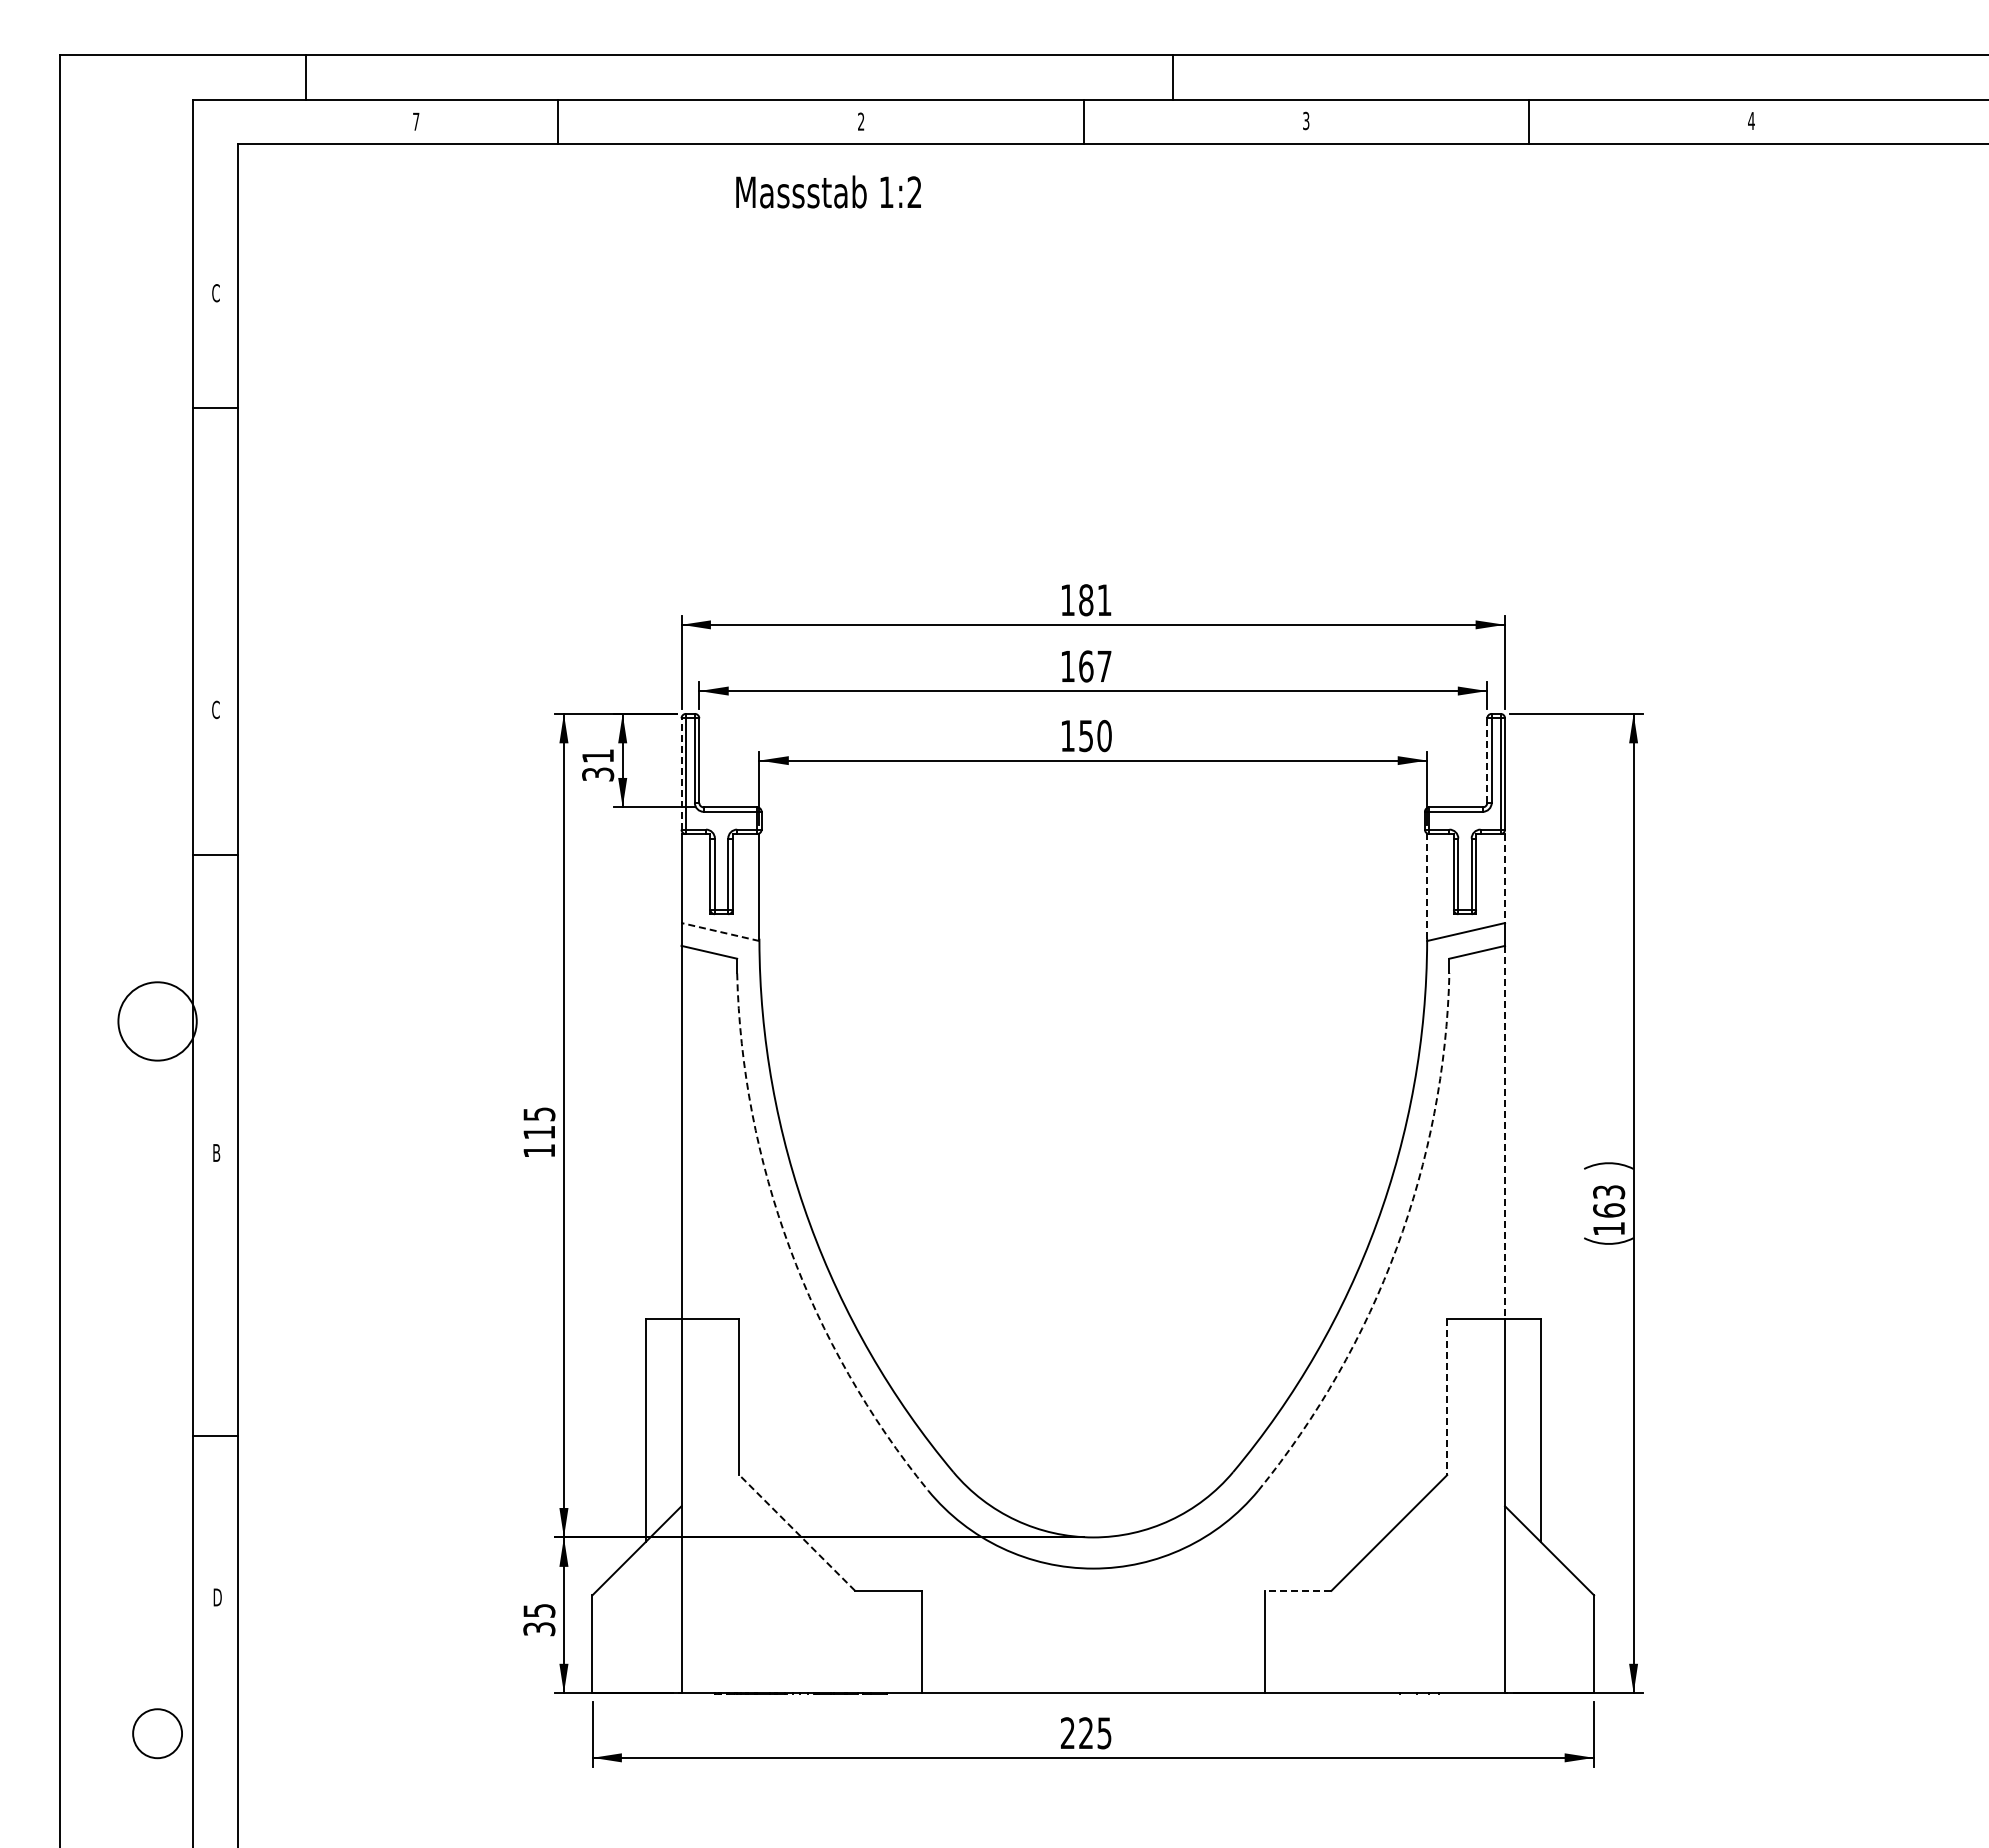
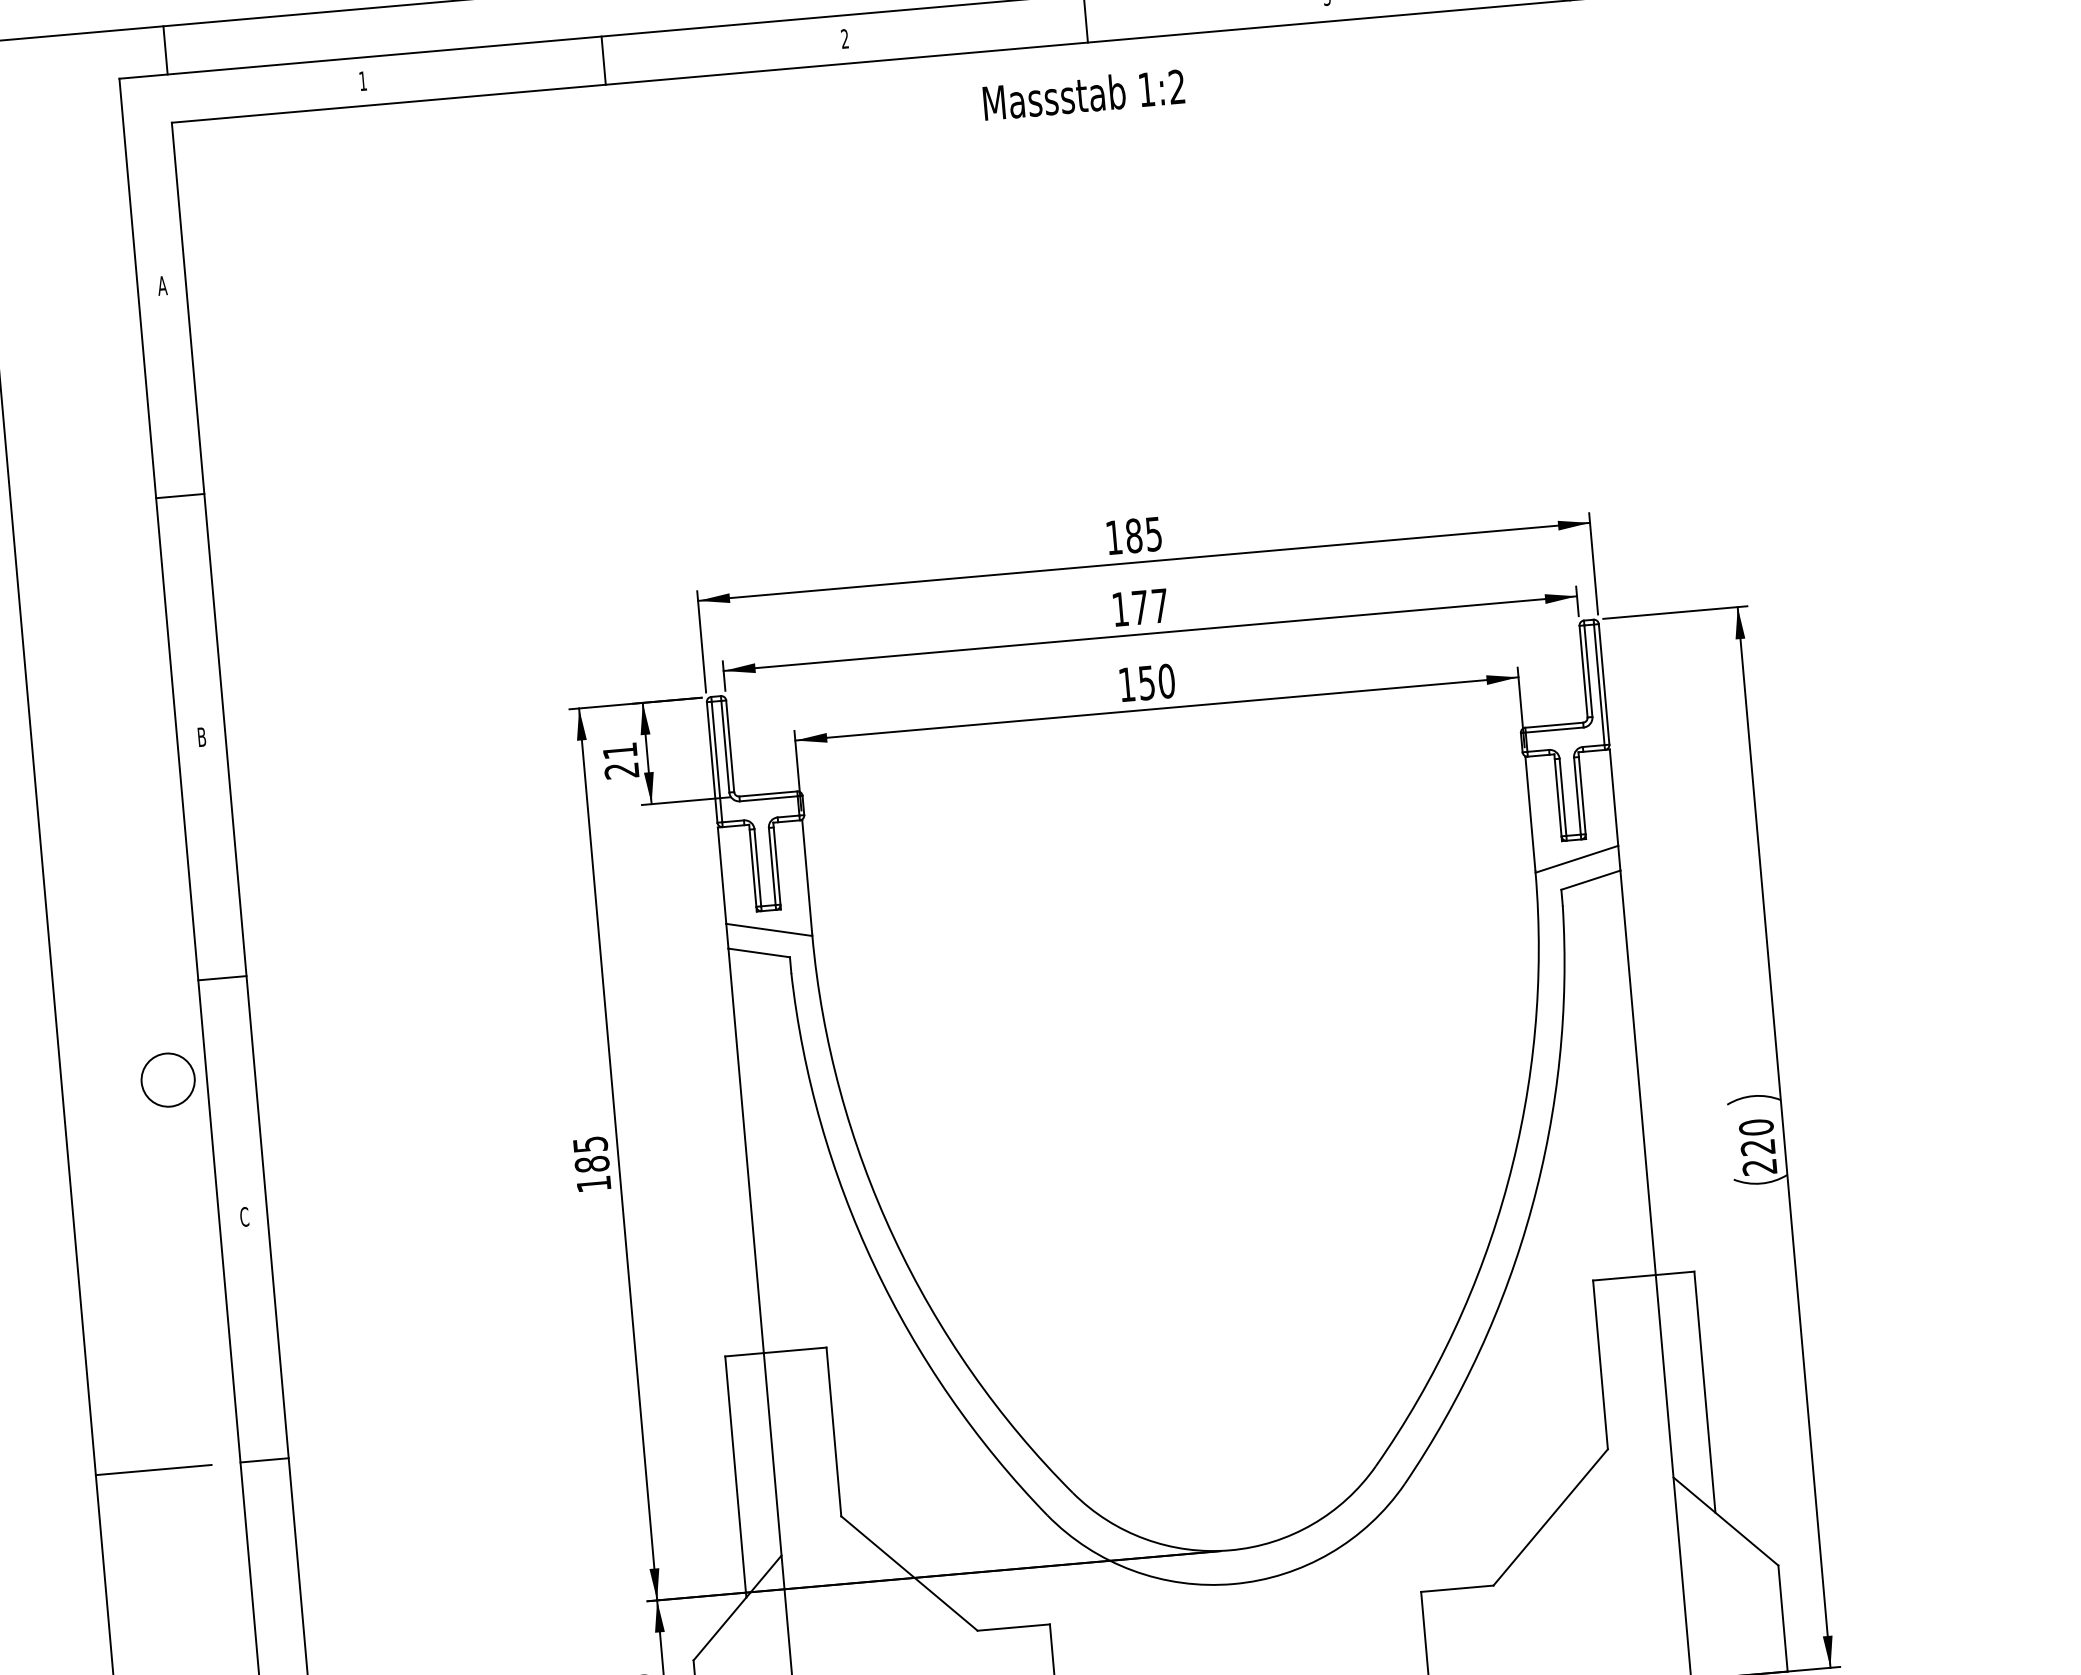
line: (305, 77) -> (165, 50), moved
text: (416, 121) -> (363, 80), 7 -> 1
line: (558, 121) -> (603, 59), moved
text: (828, 191) -> (1083, 94), moved
text: (215, 293) -> (161, 286), C -> A
line: (215, 408) -> (180, 496), moved
text: (1104, 600) -> (1153, 534), 181 -> 185
text: (1086, 666) -> (1140, 607), 167 -> 177
text: (215, 709) -> (201, 736), C -> B
line: (1487, 760) -> (1583, 671), dashed -> solid
text: (598, 774) -> (622, 770), 31 -> 21
line: (681, 774) -> (712, 763), dashed -> solid
line: (215, 855) -> (222, 978), moved
line: (1505, 879) -> (1614, 798), dashed -> solid
line: (1427, 885) -> (1530, 812), dashed -> solid
line: (720, 932) -> (769, 930), dashed -> solid
circle: (157, 1020) -> (167, 1079), size x0.62
text: (539, 1132) -> (592, 1164), 115 -> 185
line: (1505, 1132) -> (1638, 1072), dashed -> solid
text: (216, 1152) -> (244, 1216), B -> C
text: (1609, 1210) -> (1758, 1147), 163 -> 220
arc: (789, 1247) -> (873, 1265), dashed -> solid
arc: (1396, 1247) -> (1531, 1207), dashed -> solid
line: (112, 1377) -> (153, 1470), added
line: (1447, 1397) -> (1600, 1365), dashed -> solid
line: (215, 1435) -> (264, 1460), moved
line: (797, 1532) -> (909, 1572), dashed -> solid
line: (1297, 1590) -> (1456, 1588), dashed -> solid

